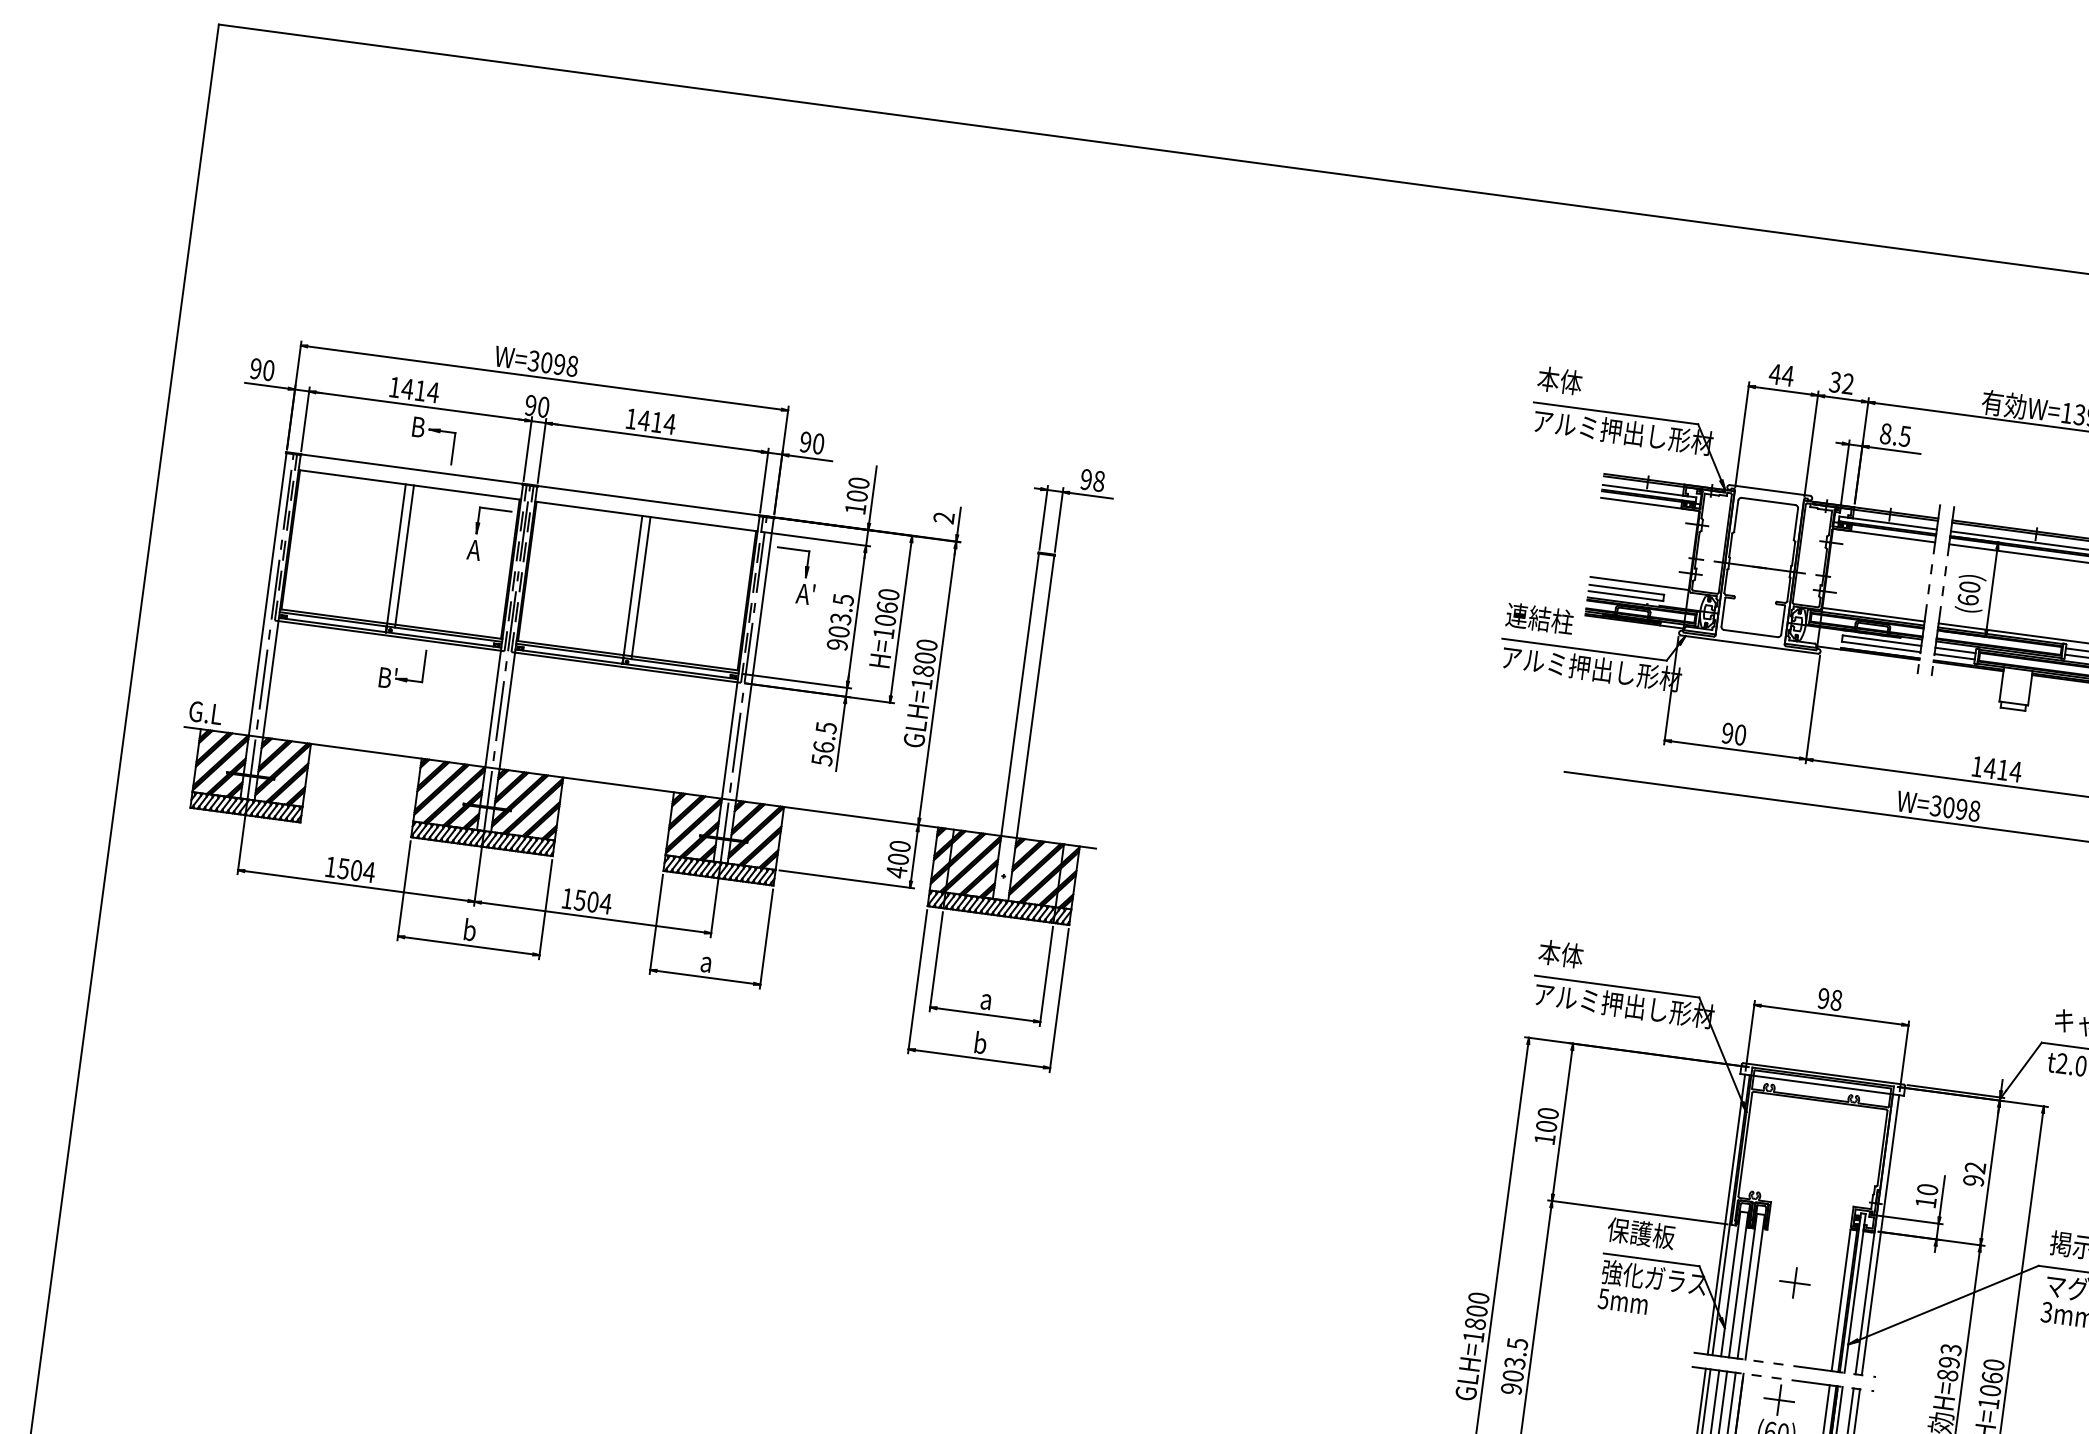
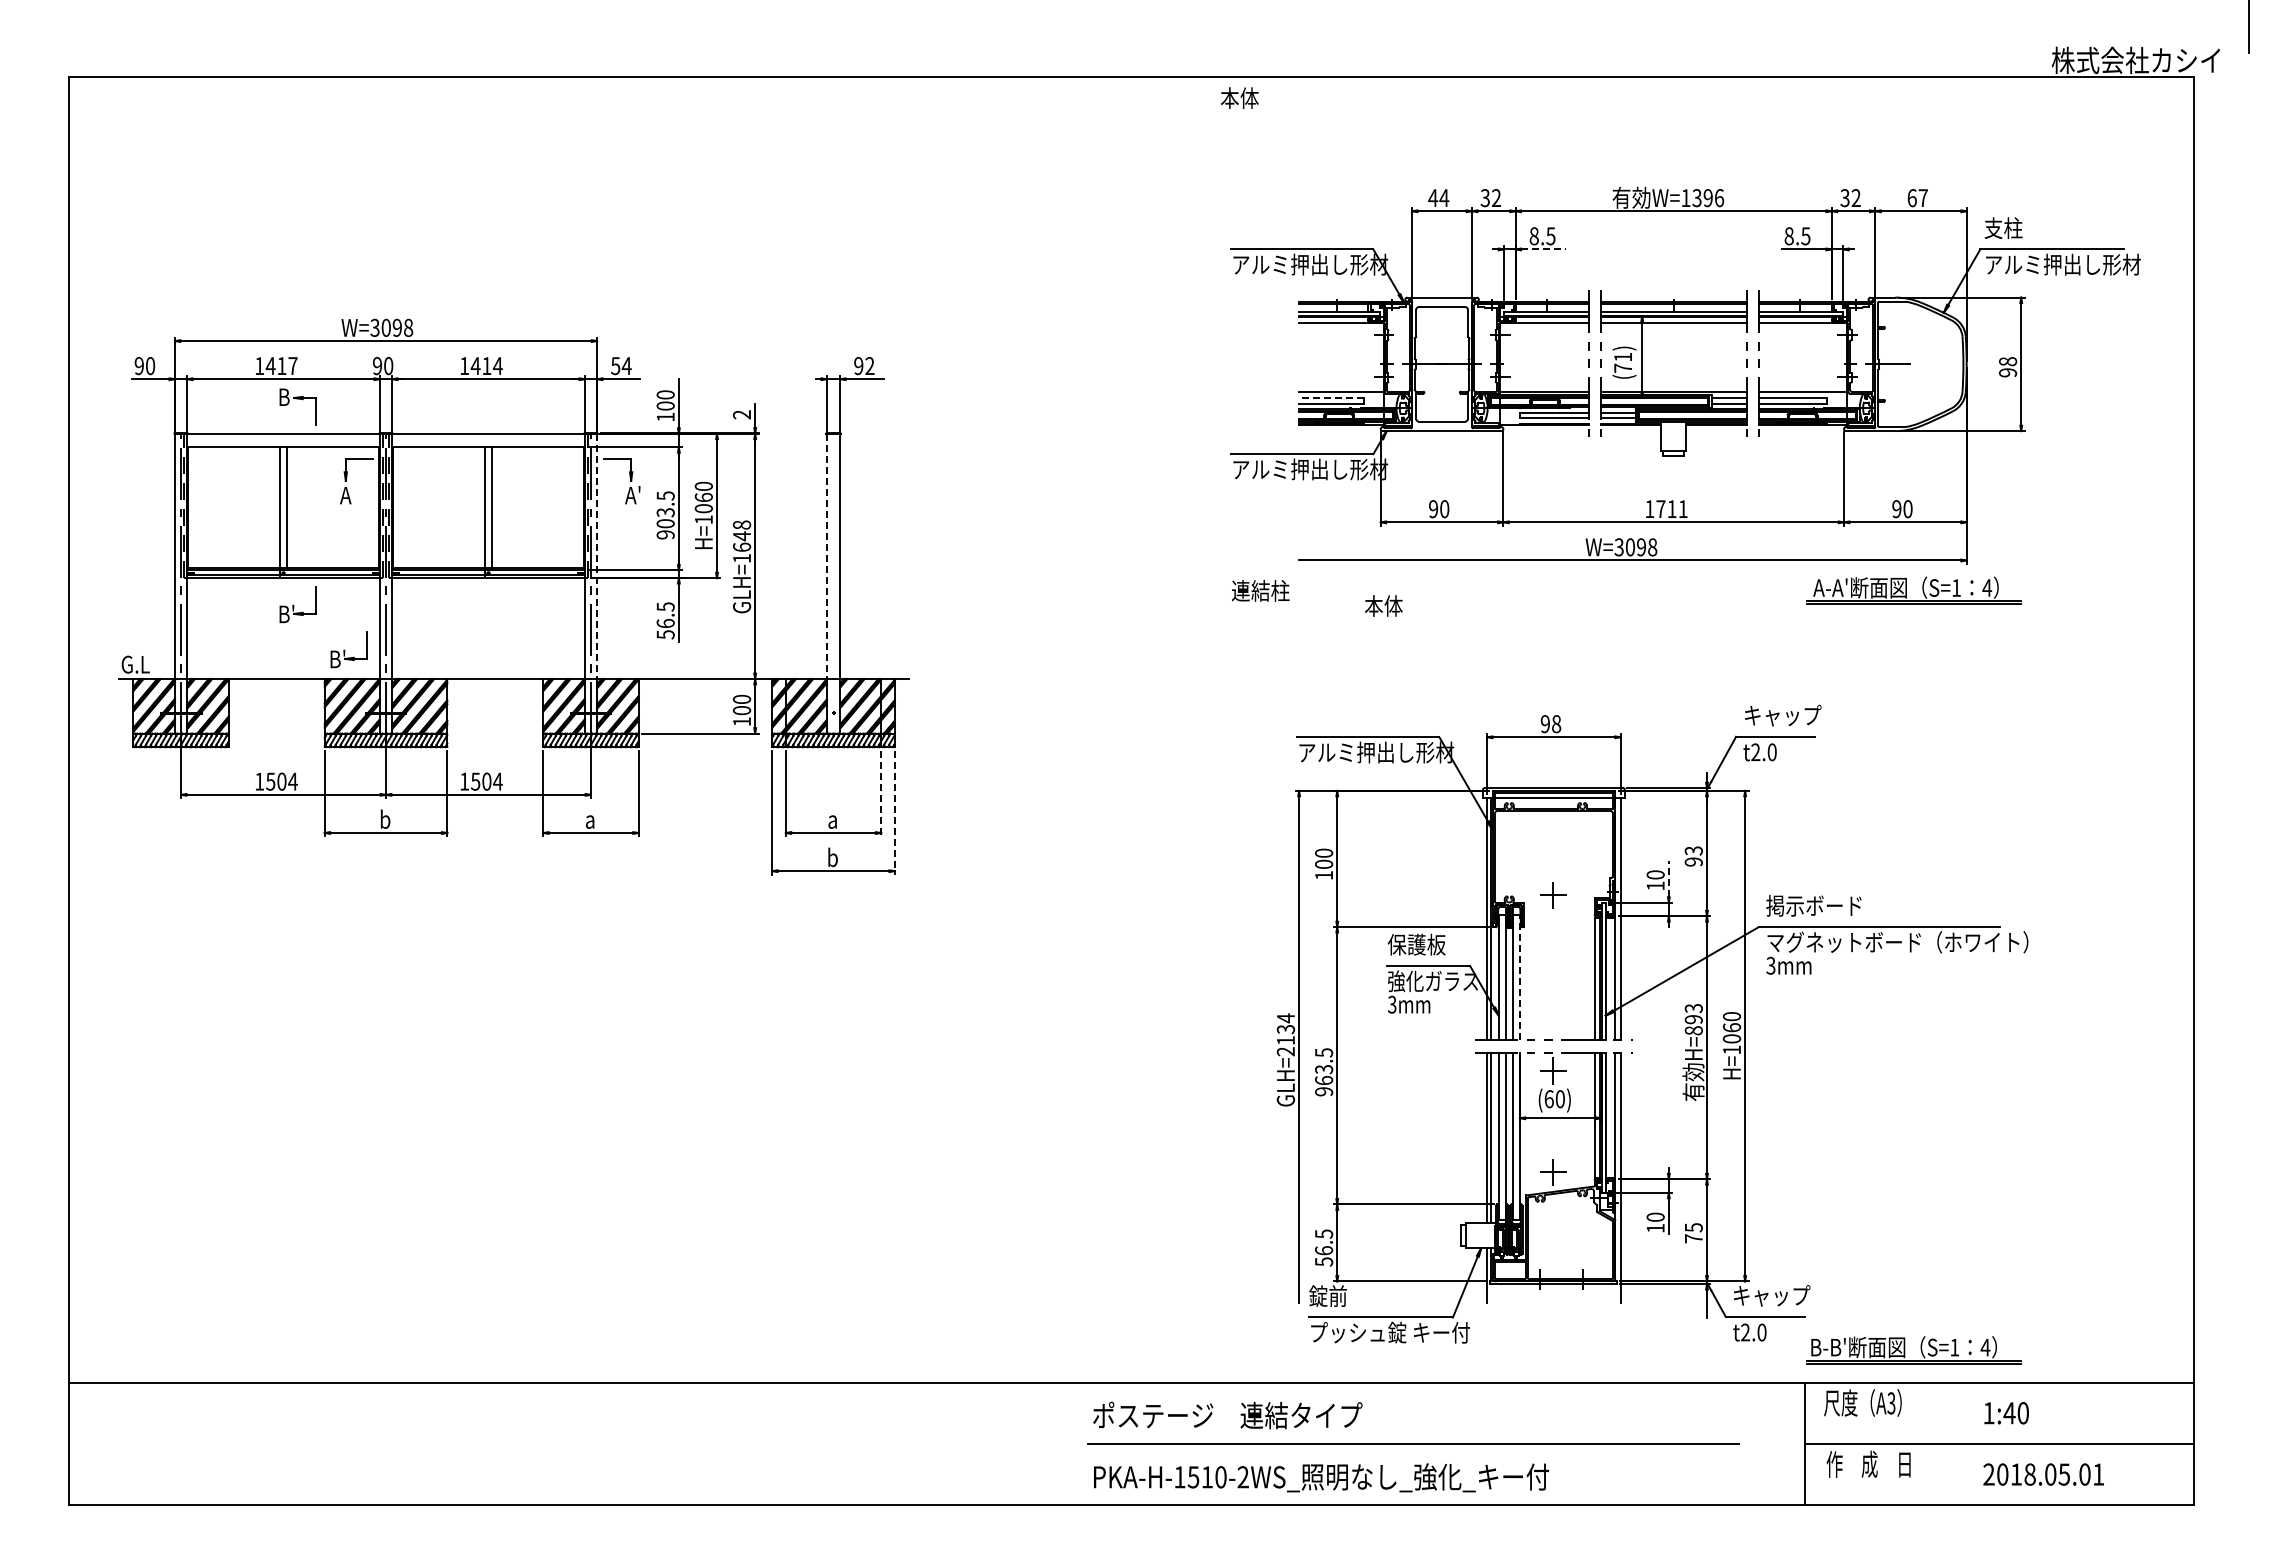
text: (1559, 380) -> (1239, 97), moved
text: (432, 391) -> (292, 365), 1414 -> 1417
text: (812, 443) -> (621, 366), 90 -> 54
line: (1895, 450) -> (1544, 249), solid -> dashed
text: (1098, 481) -> (869, 366), 98 -> 92
line: (1625, 589) -> (1330, 398), solid -> dashed
text: (1969, 593) -> (1623, 362), (60) -> (71)
text: (1539, 618) -> (1260, 590), moved
text: (924, 657) -> (741, 535), GLH=1800 -> GLH=1648
line: (755, 660) -> (597, 557), solid -> dashed
line: (1019, 695) -> (826, 557), solid -> dashed
part: (453, 728) -> (348, 649), added
text: (2002, 769) -> (1671, 508), 1414 -> 1711
text: (896, 871) -> (741, 721), 400 -> 100
text: (1560, 953) -> (1383, 605), moved
line: (1046, 976) -> (881, 793), solid -> dashed
line: (1058, 1001) -> (894, 813), solid -> dashed
text: (1975, 1167) -> (1693, 850), 92 -> 93
line: (1941, 1196) -> (1668, 879), solid -> dashed
part: (1795, 1283) -> (1553, 895), moved
line: (1754, 1287) -> (1519, 977), solid -> dashed
text: (1604, 1297) -> (1392, 1003), 5mm -> 3mm
text: (1475, 1316) -> (1285, 1034), GLH=1800 -> GLH=2134
text: (1513, 1375) -> (1324, 1080), 903.5 -> 963.5

